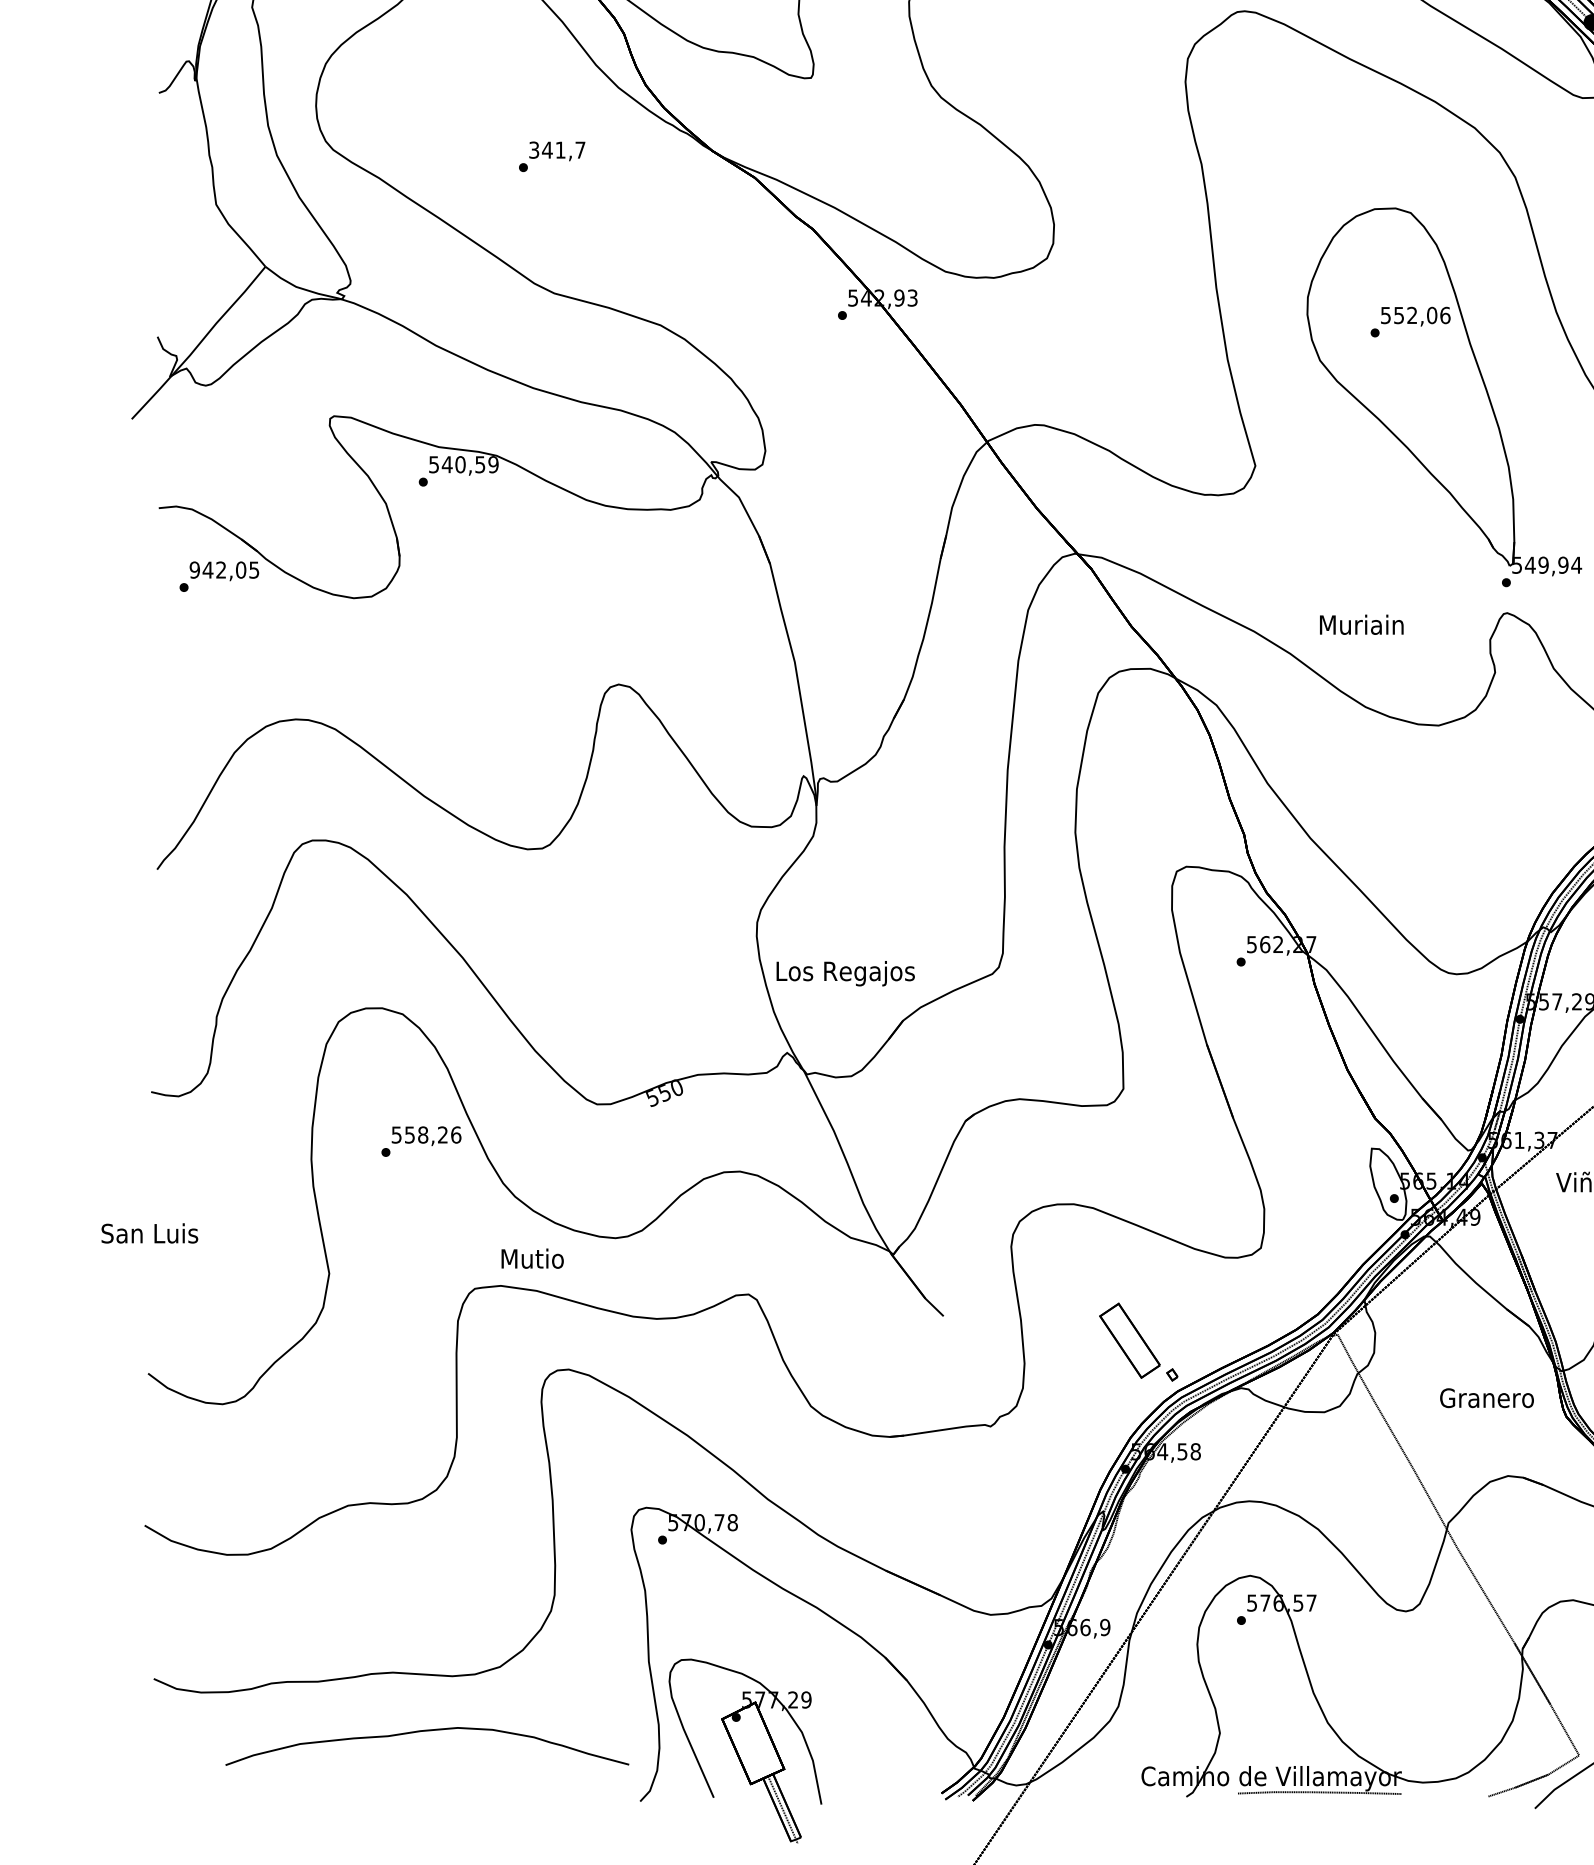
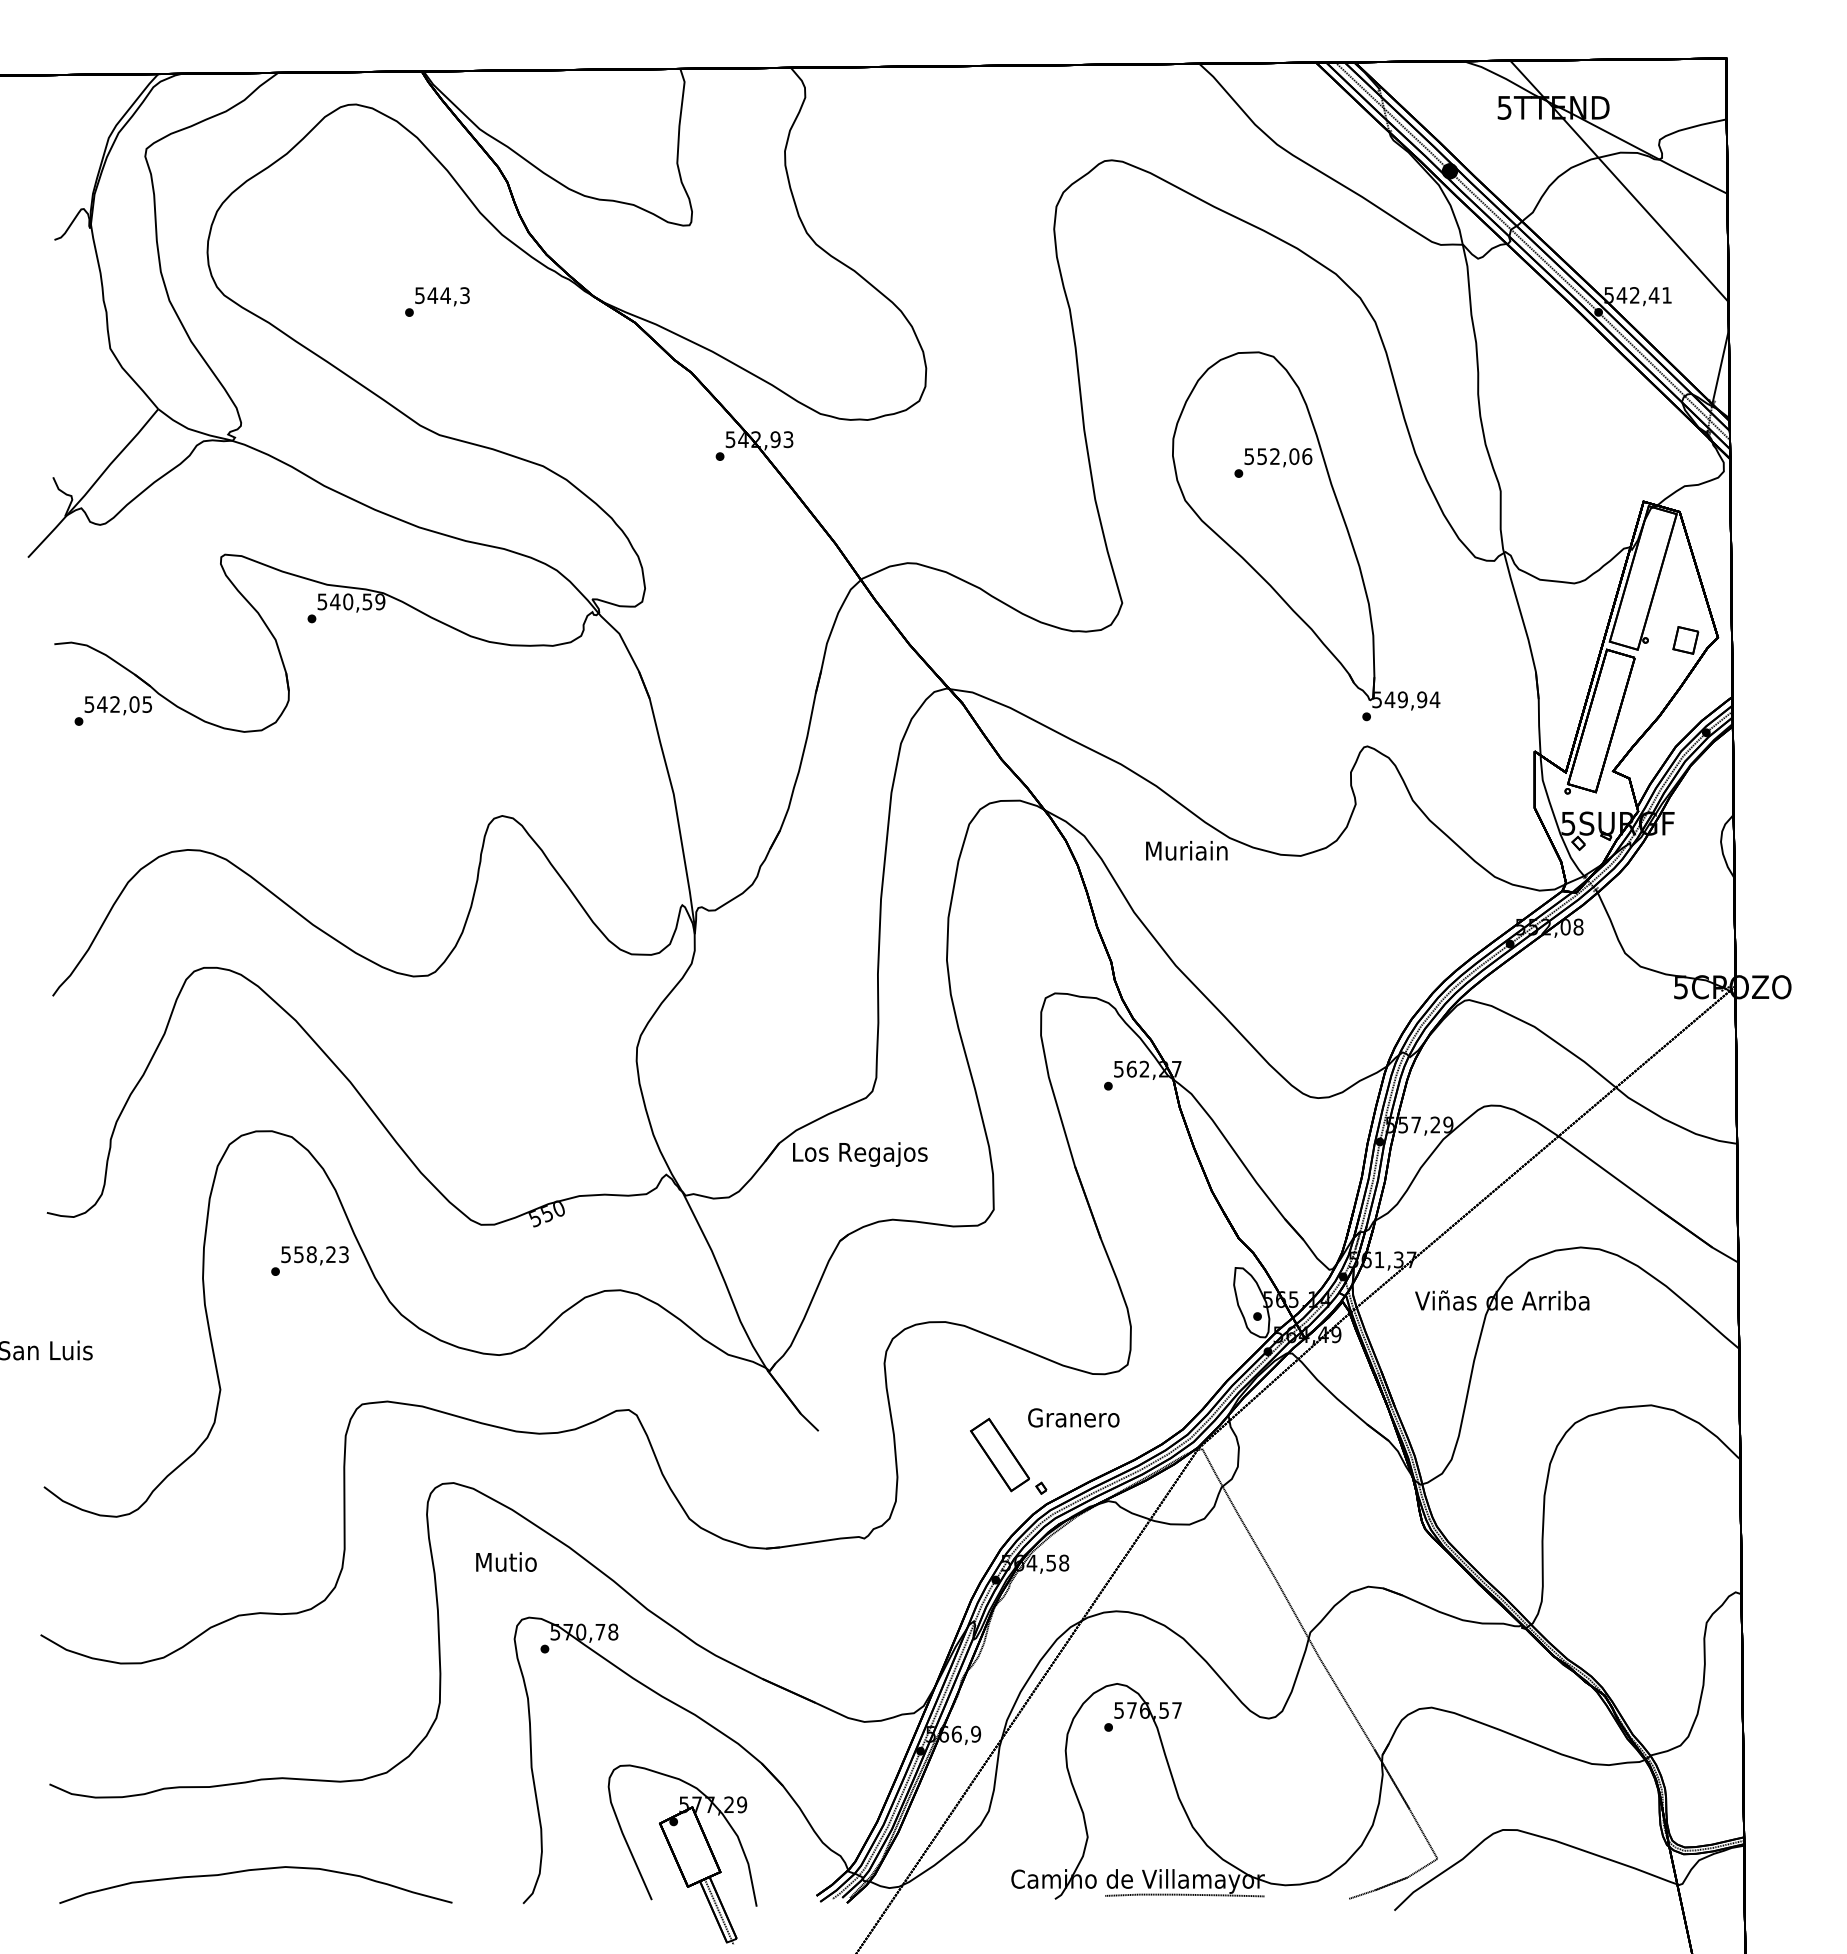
text: (557, 150) -> (442, 295), 341,7 -> 544,3
text: (194, 570) -> (89, 704), 942,05 -> 542,05
text: (1361, 624) -> (1186, 850), moved
text: (845, 973) -> (860, 1154), moved
text: (456, 1134) -> (344, 1254), 558,26 -> 558,23
text: (532, 1258) -> (506, 1561), moved
text: (1486, 1397) -> (1073, 1417), moved
curve: (426, 1731) -> (255, 1870), moved
part: (745, 1751) -> (682, 1854), moved

